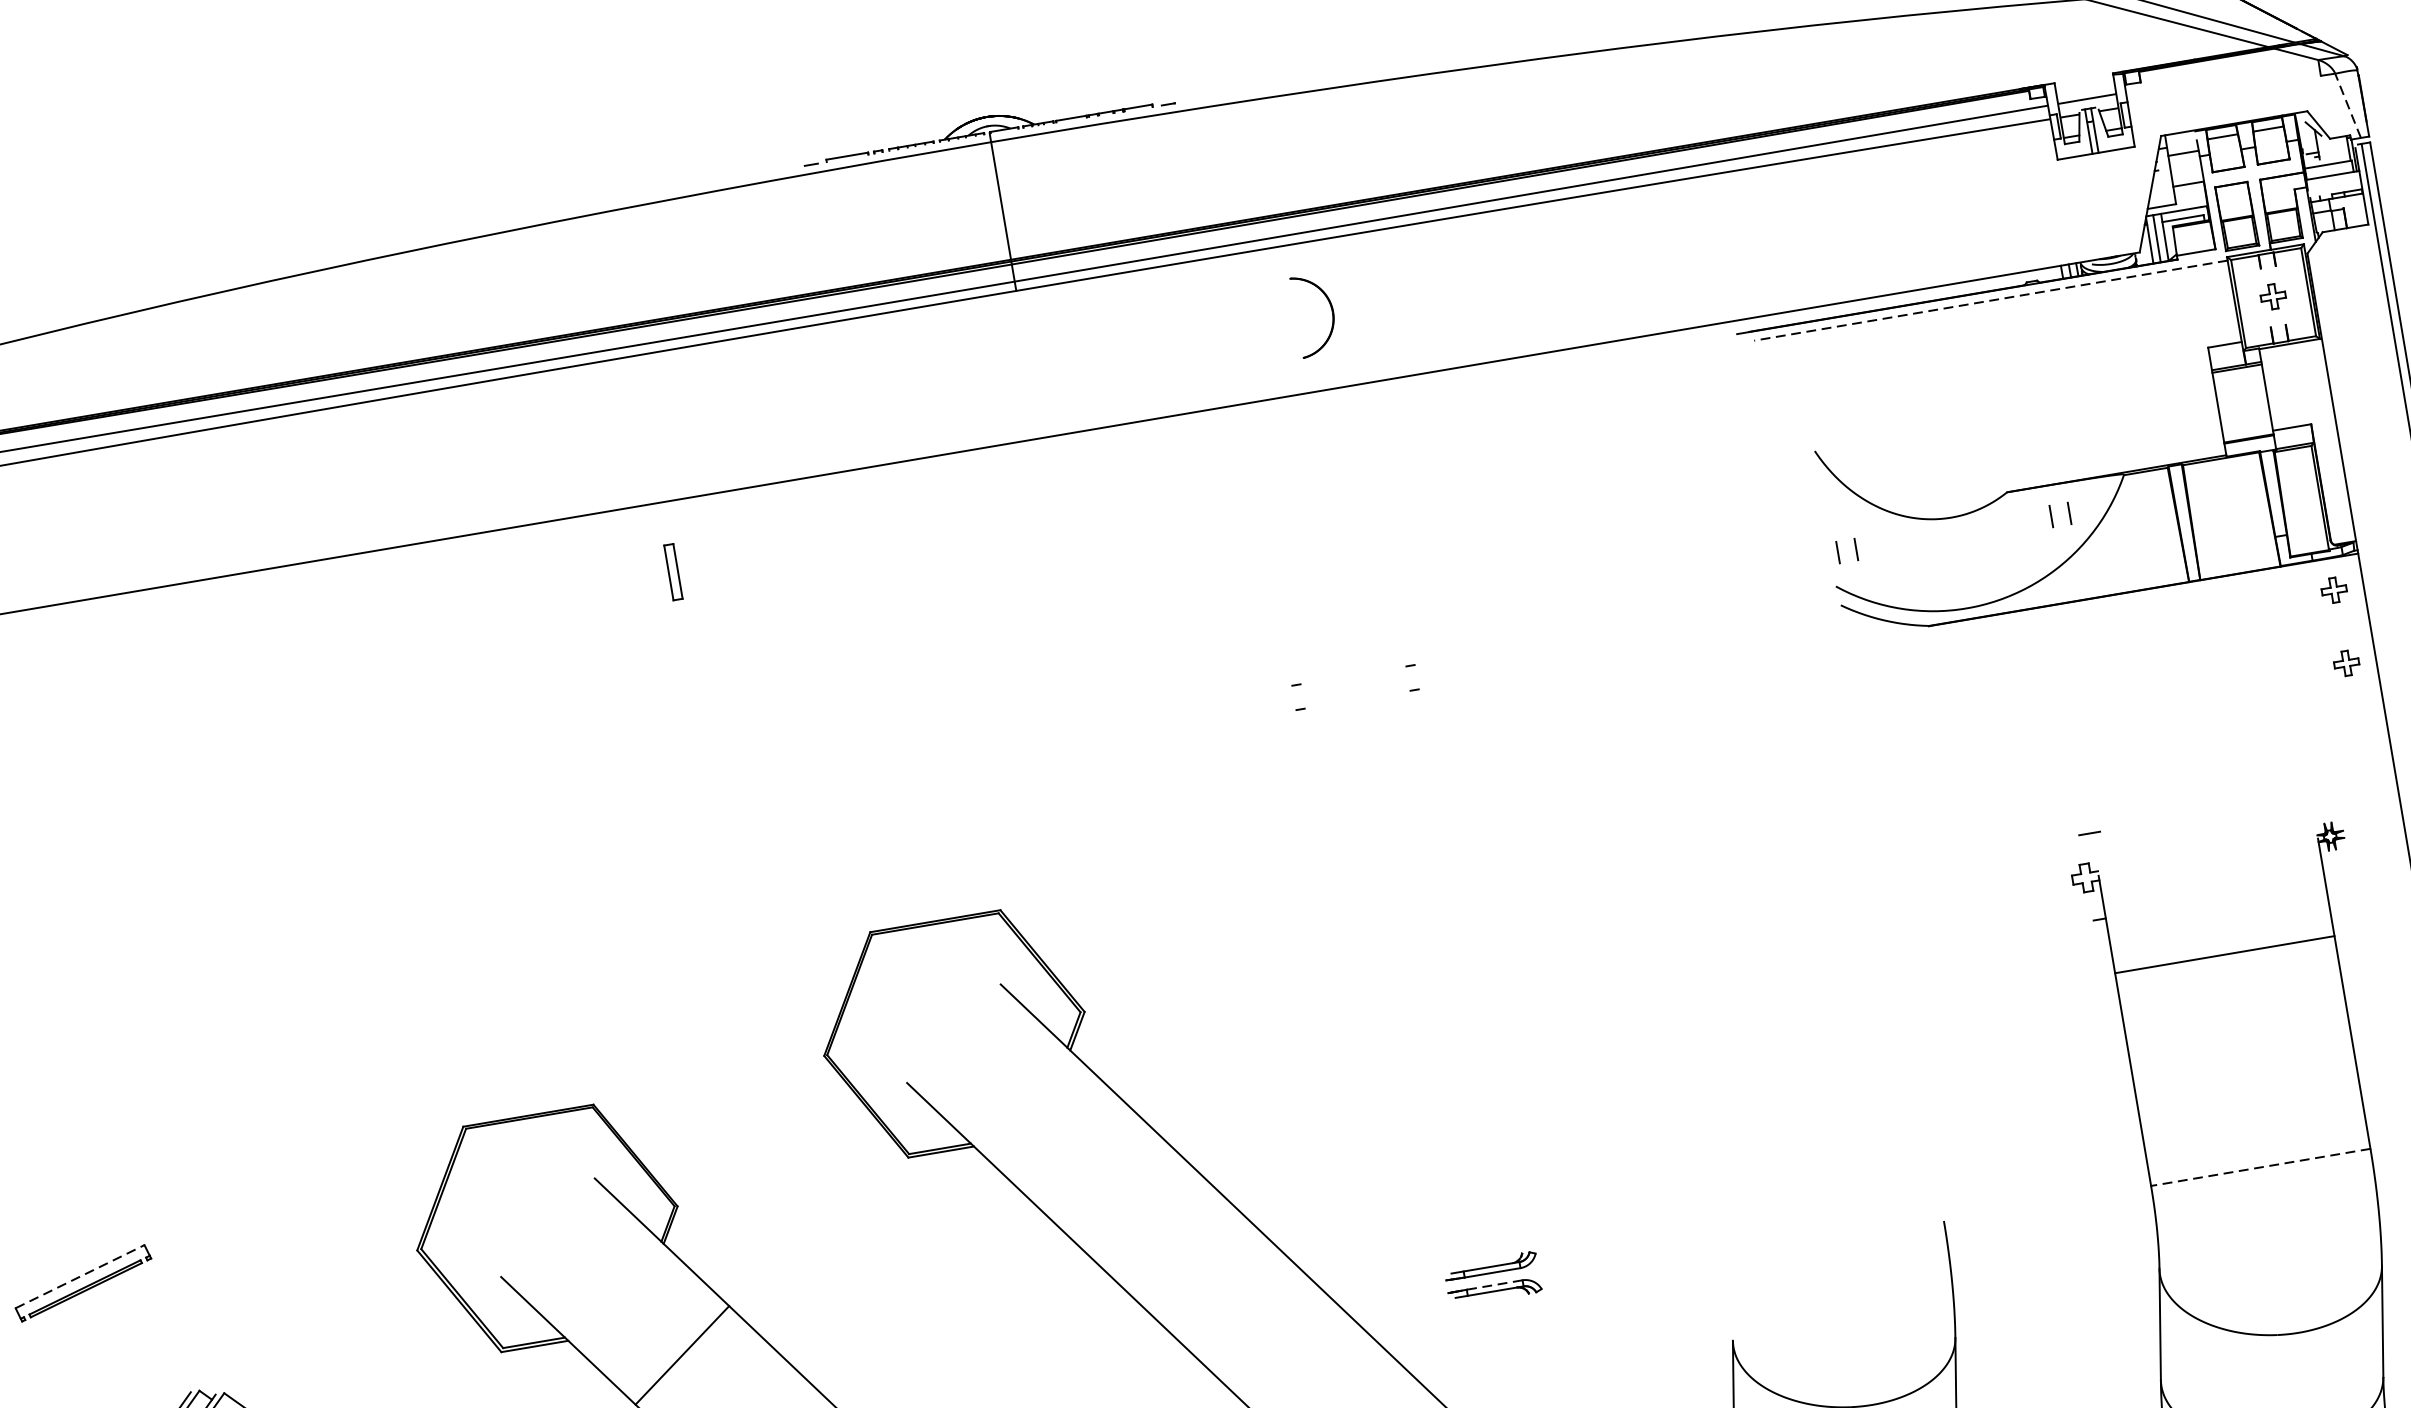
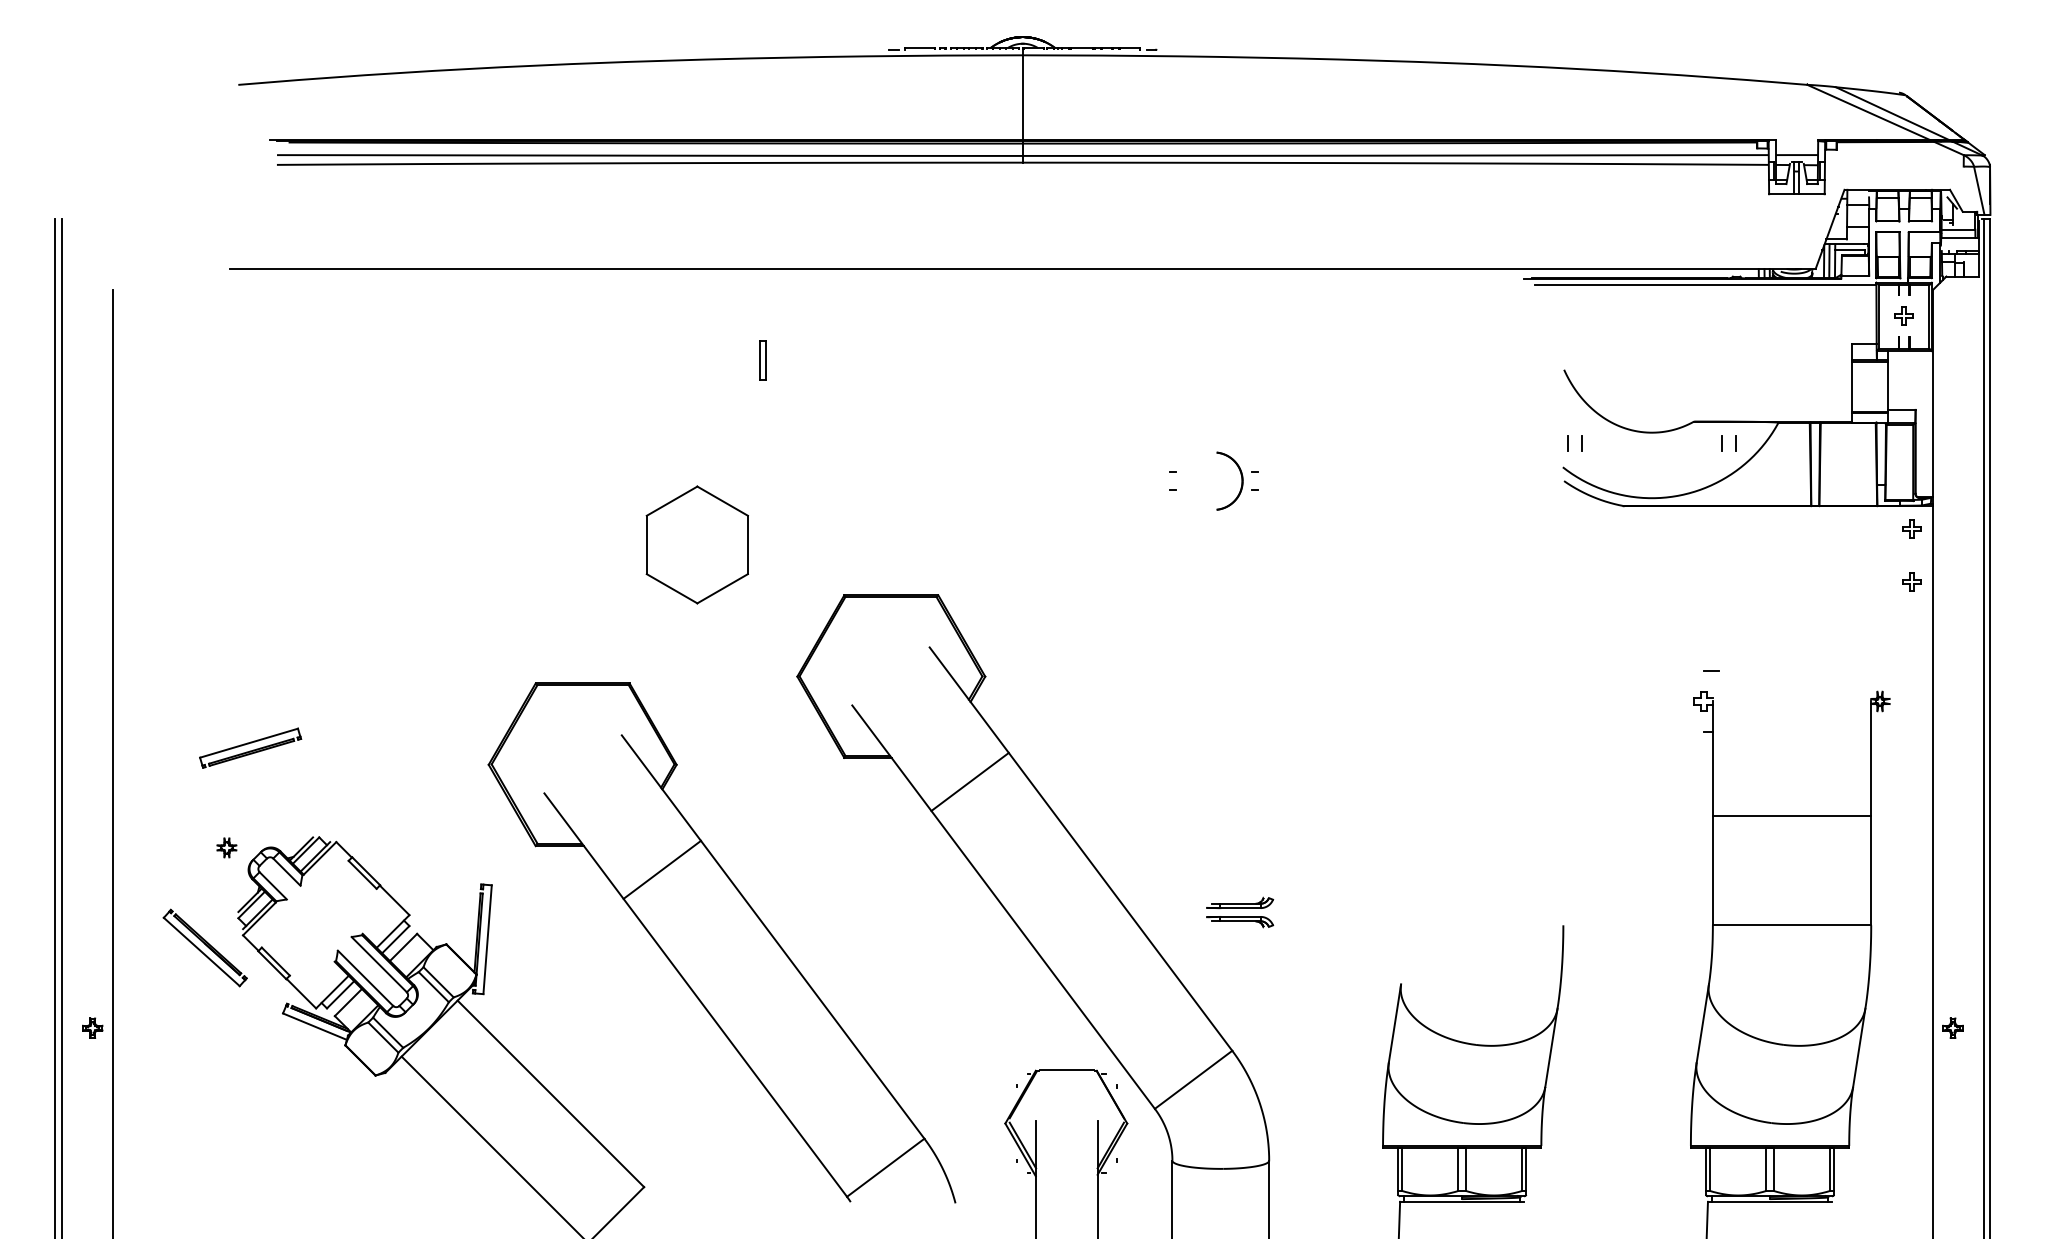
line: (2348, 105) -> (1979, 190), dashed -> solid
line: (1990, 301) -> (1705, 285), dashed -> solid
part: (1331, 311) -> (1241, 480), moved
part: (672, 572) -> (762, 360), moved
part: (653, 896) -> (696, 544), added
line: (2223, 954) -> (1791, 815), moved
line: (1087, 1160) -> (969, 781), added
line: (2260, 1167) -> (1791, 925), dashed -> solid
line: (80, 1276) -> (249, 743), dashed -> solid
line: (1494, 1284) -> (1240, 916), dashed -> solid

